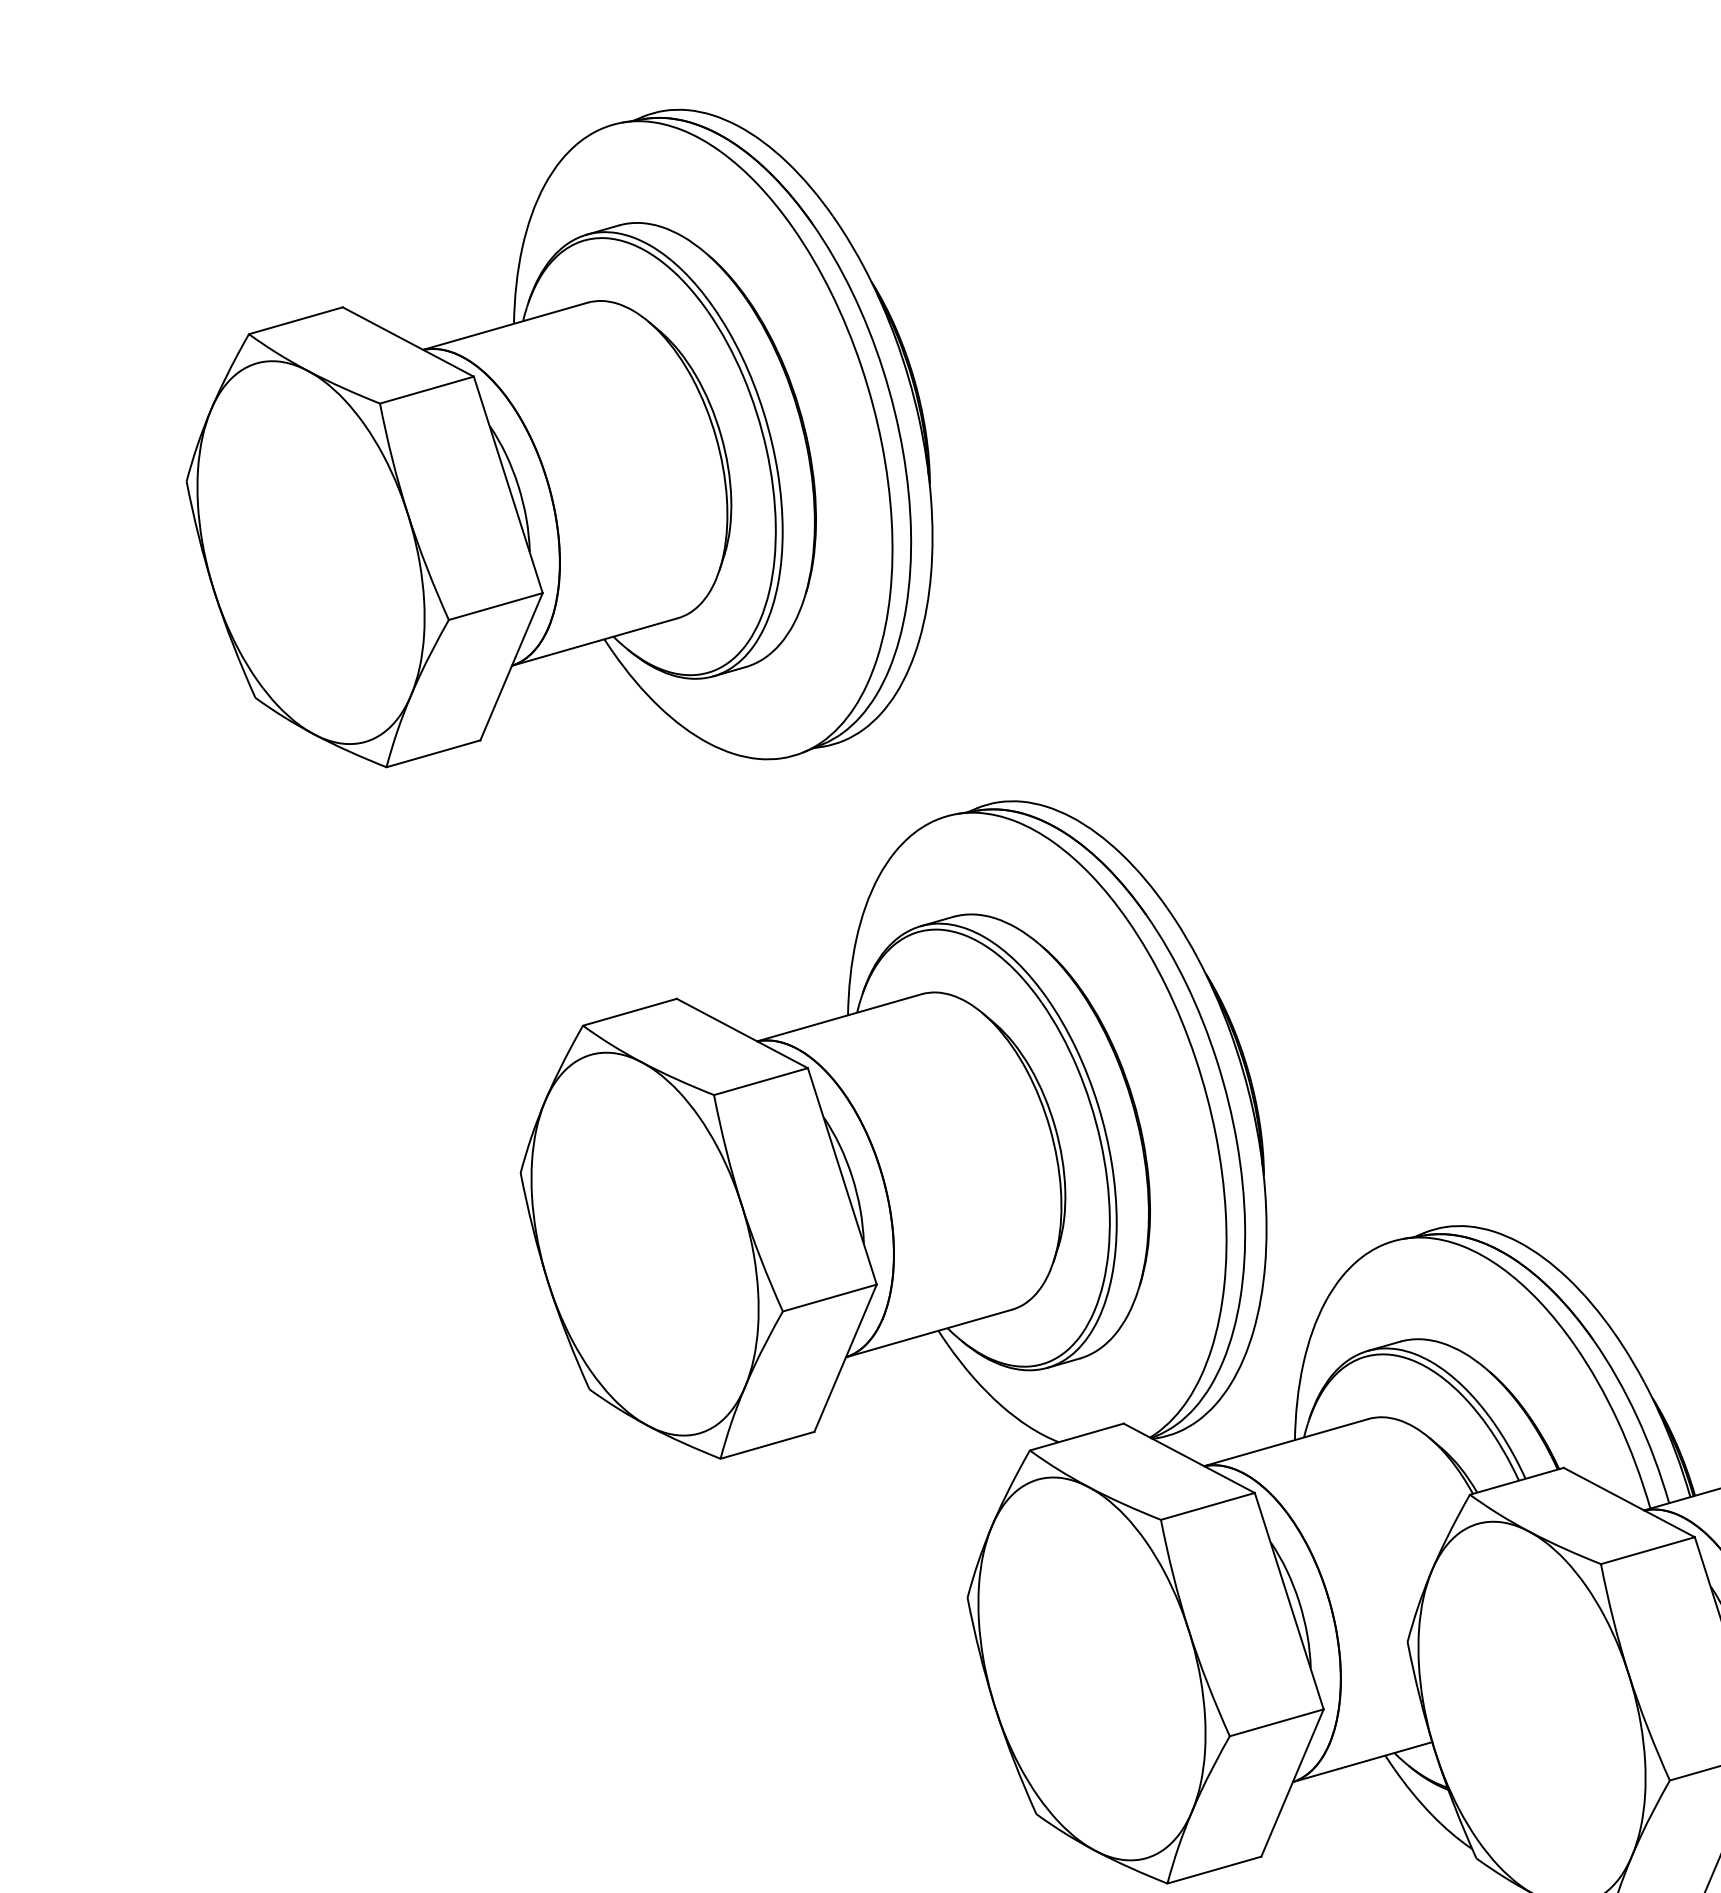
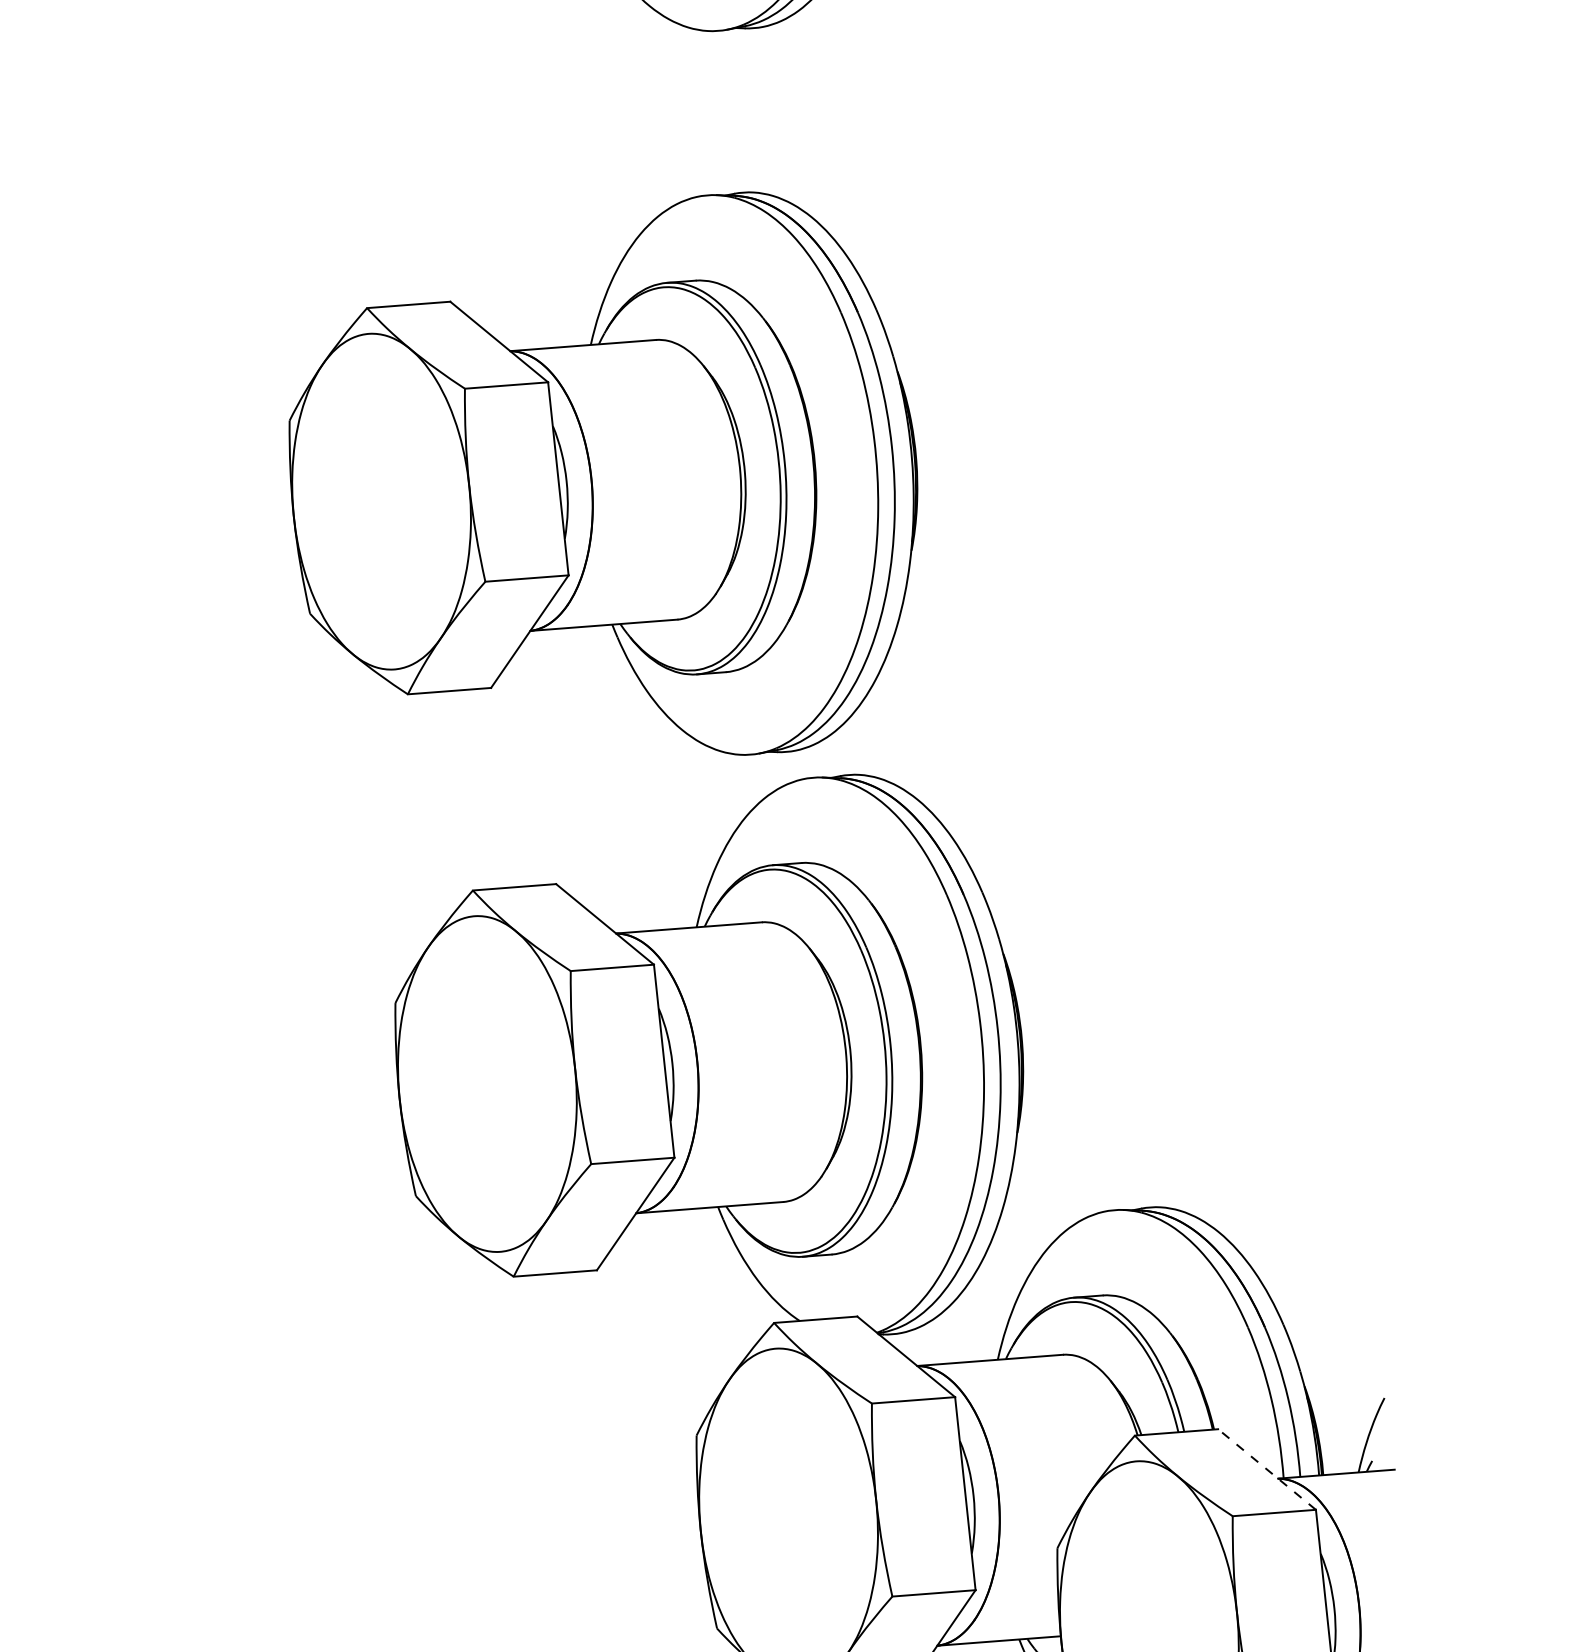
part: (558, 468) -> (603, 473), moved
line: (1628, 1502) -> (1266, 1469), solid -> dashed

